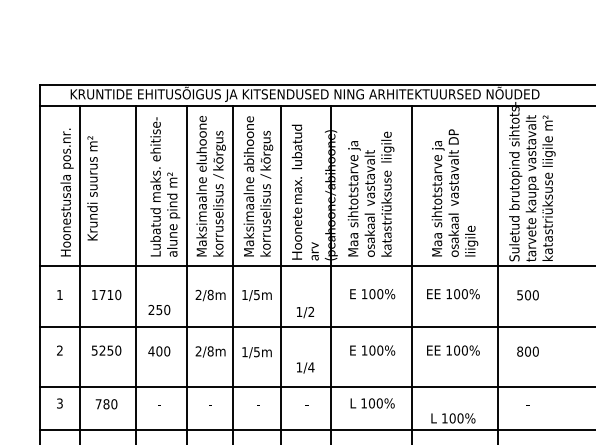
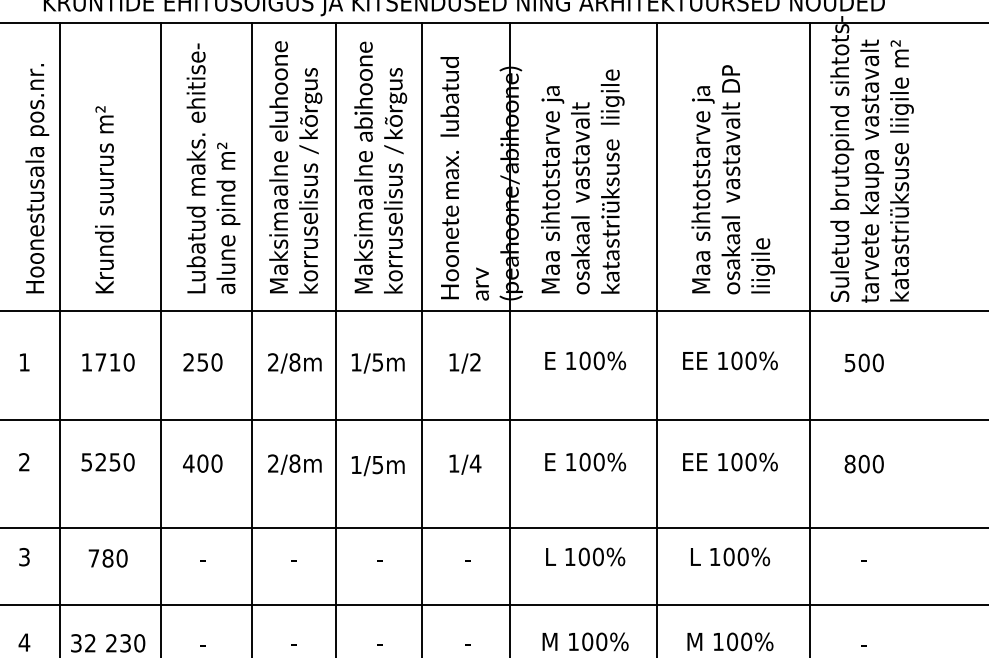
text: (92, 188) -> (104, 200), moved
text: (159, 309) -> (203, 361), moved
text: (305, 312) -> (465, 363), moved
text: (305, 367) -> (465, 463), moved
text: (453, 418) -> (730, 557), moved

